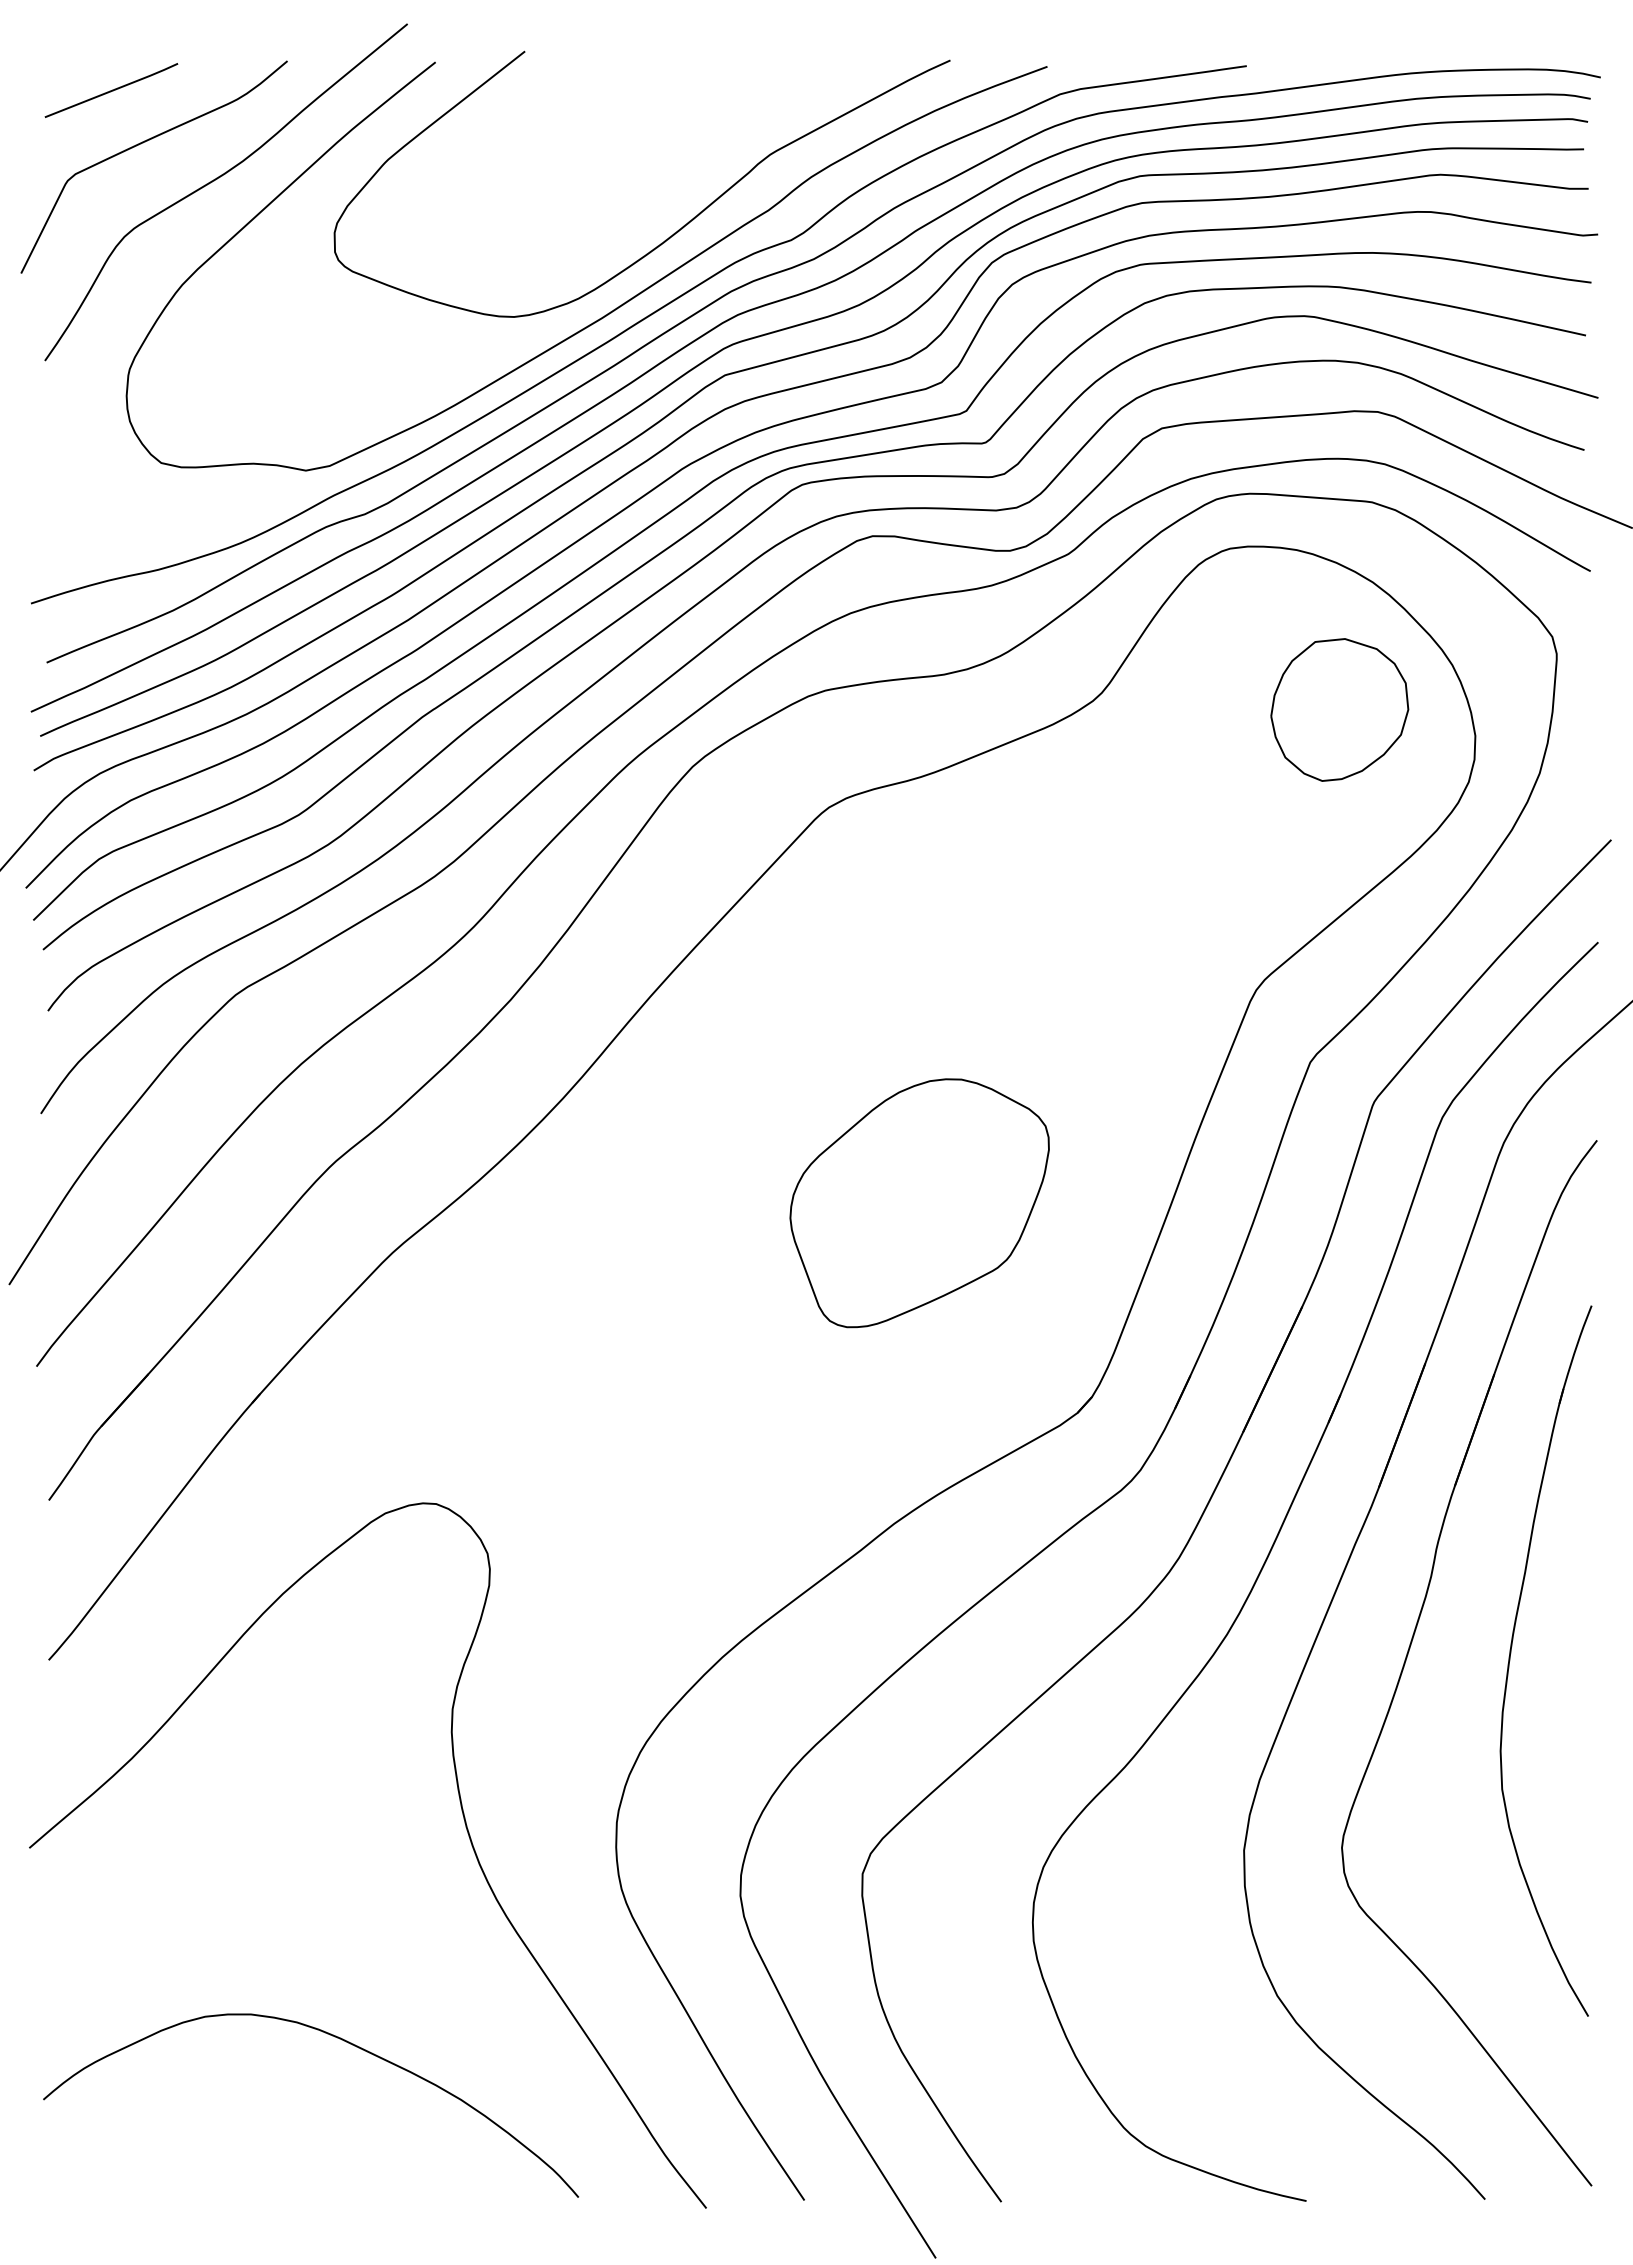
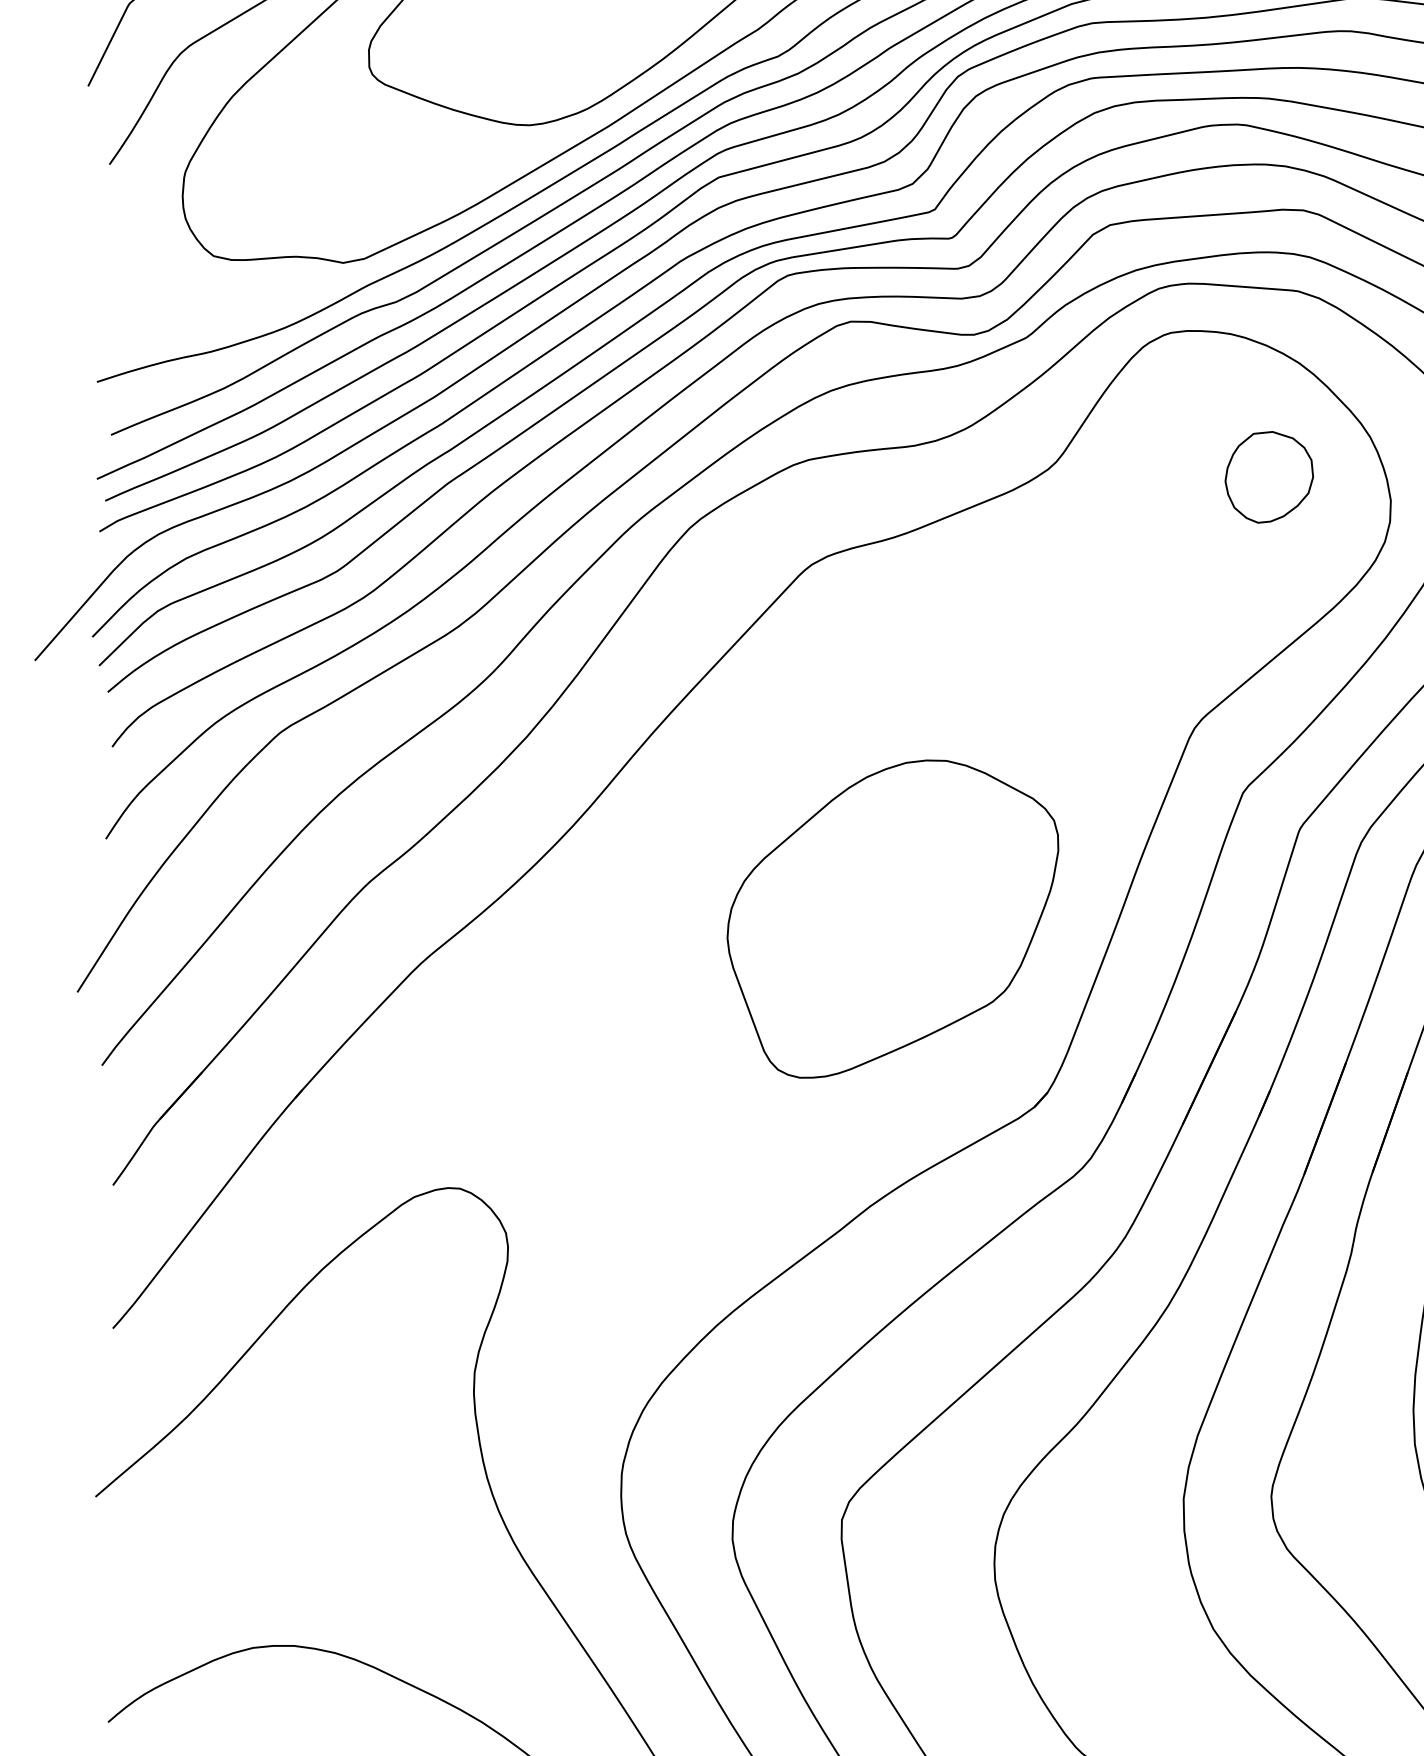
part: (1339, 709) -> (1269, 476), size x0.71
part: (919, 1203) -> (892, 919), size x1.43

